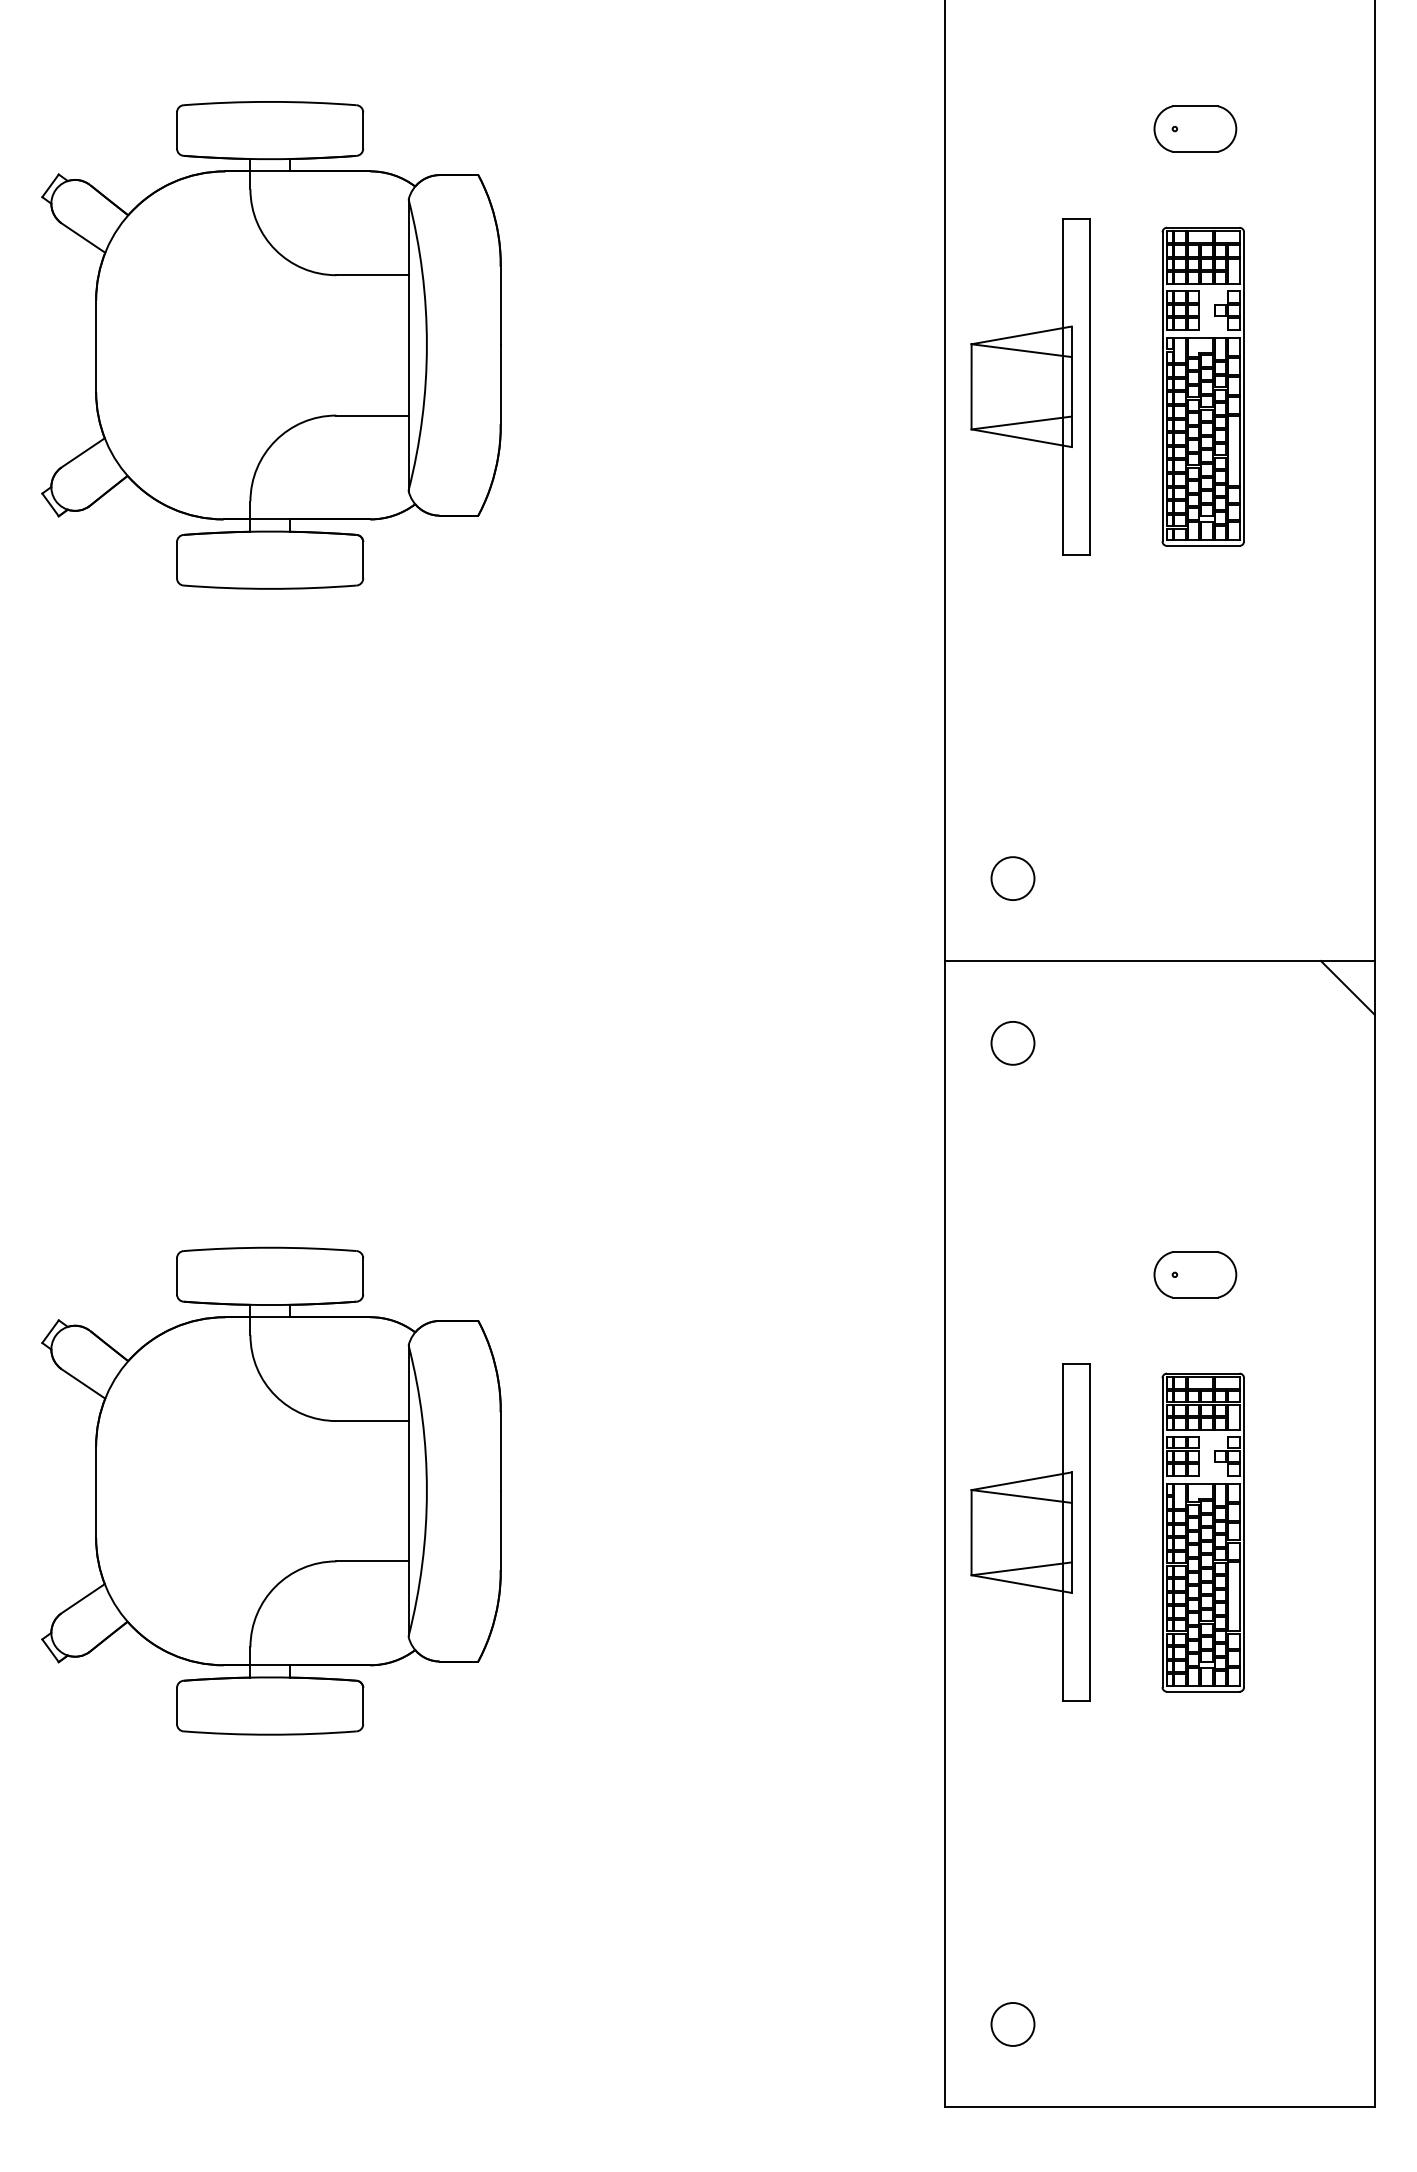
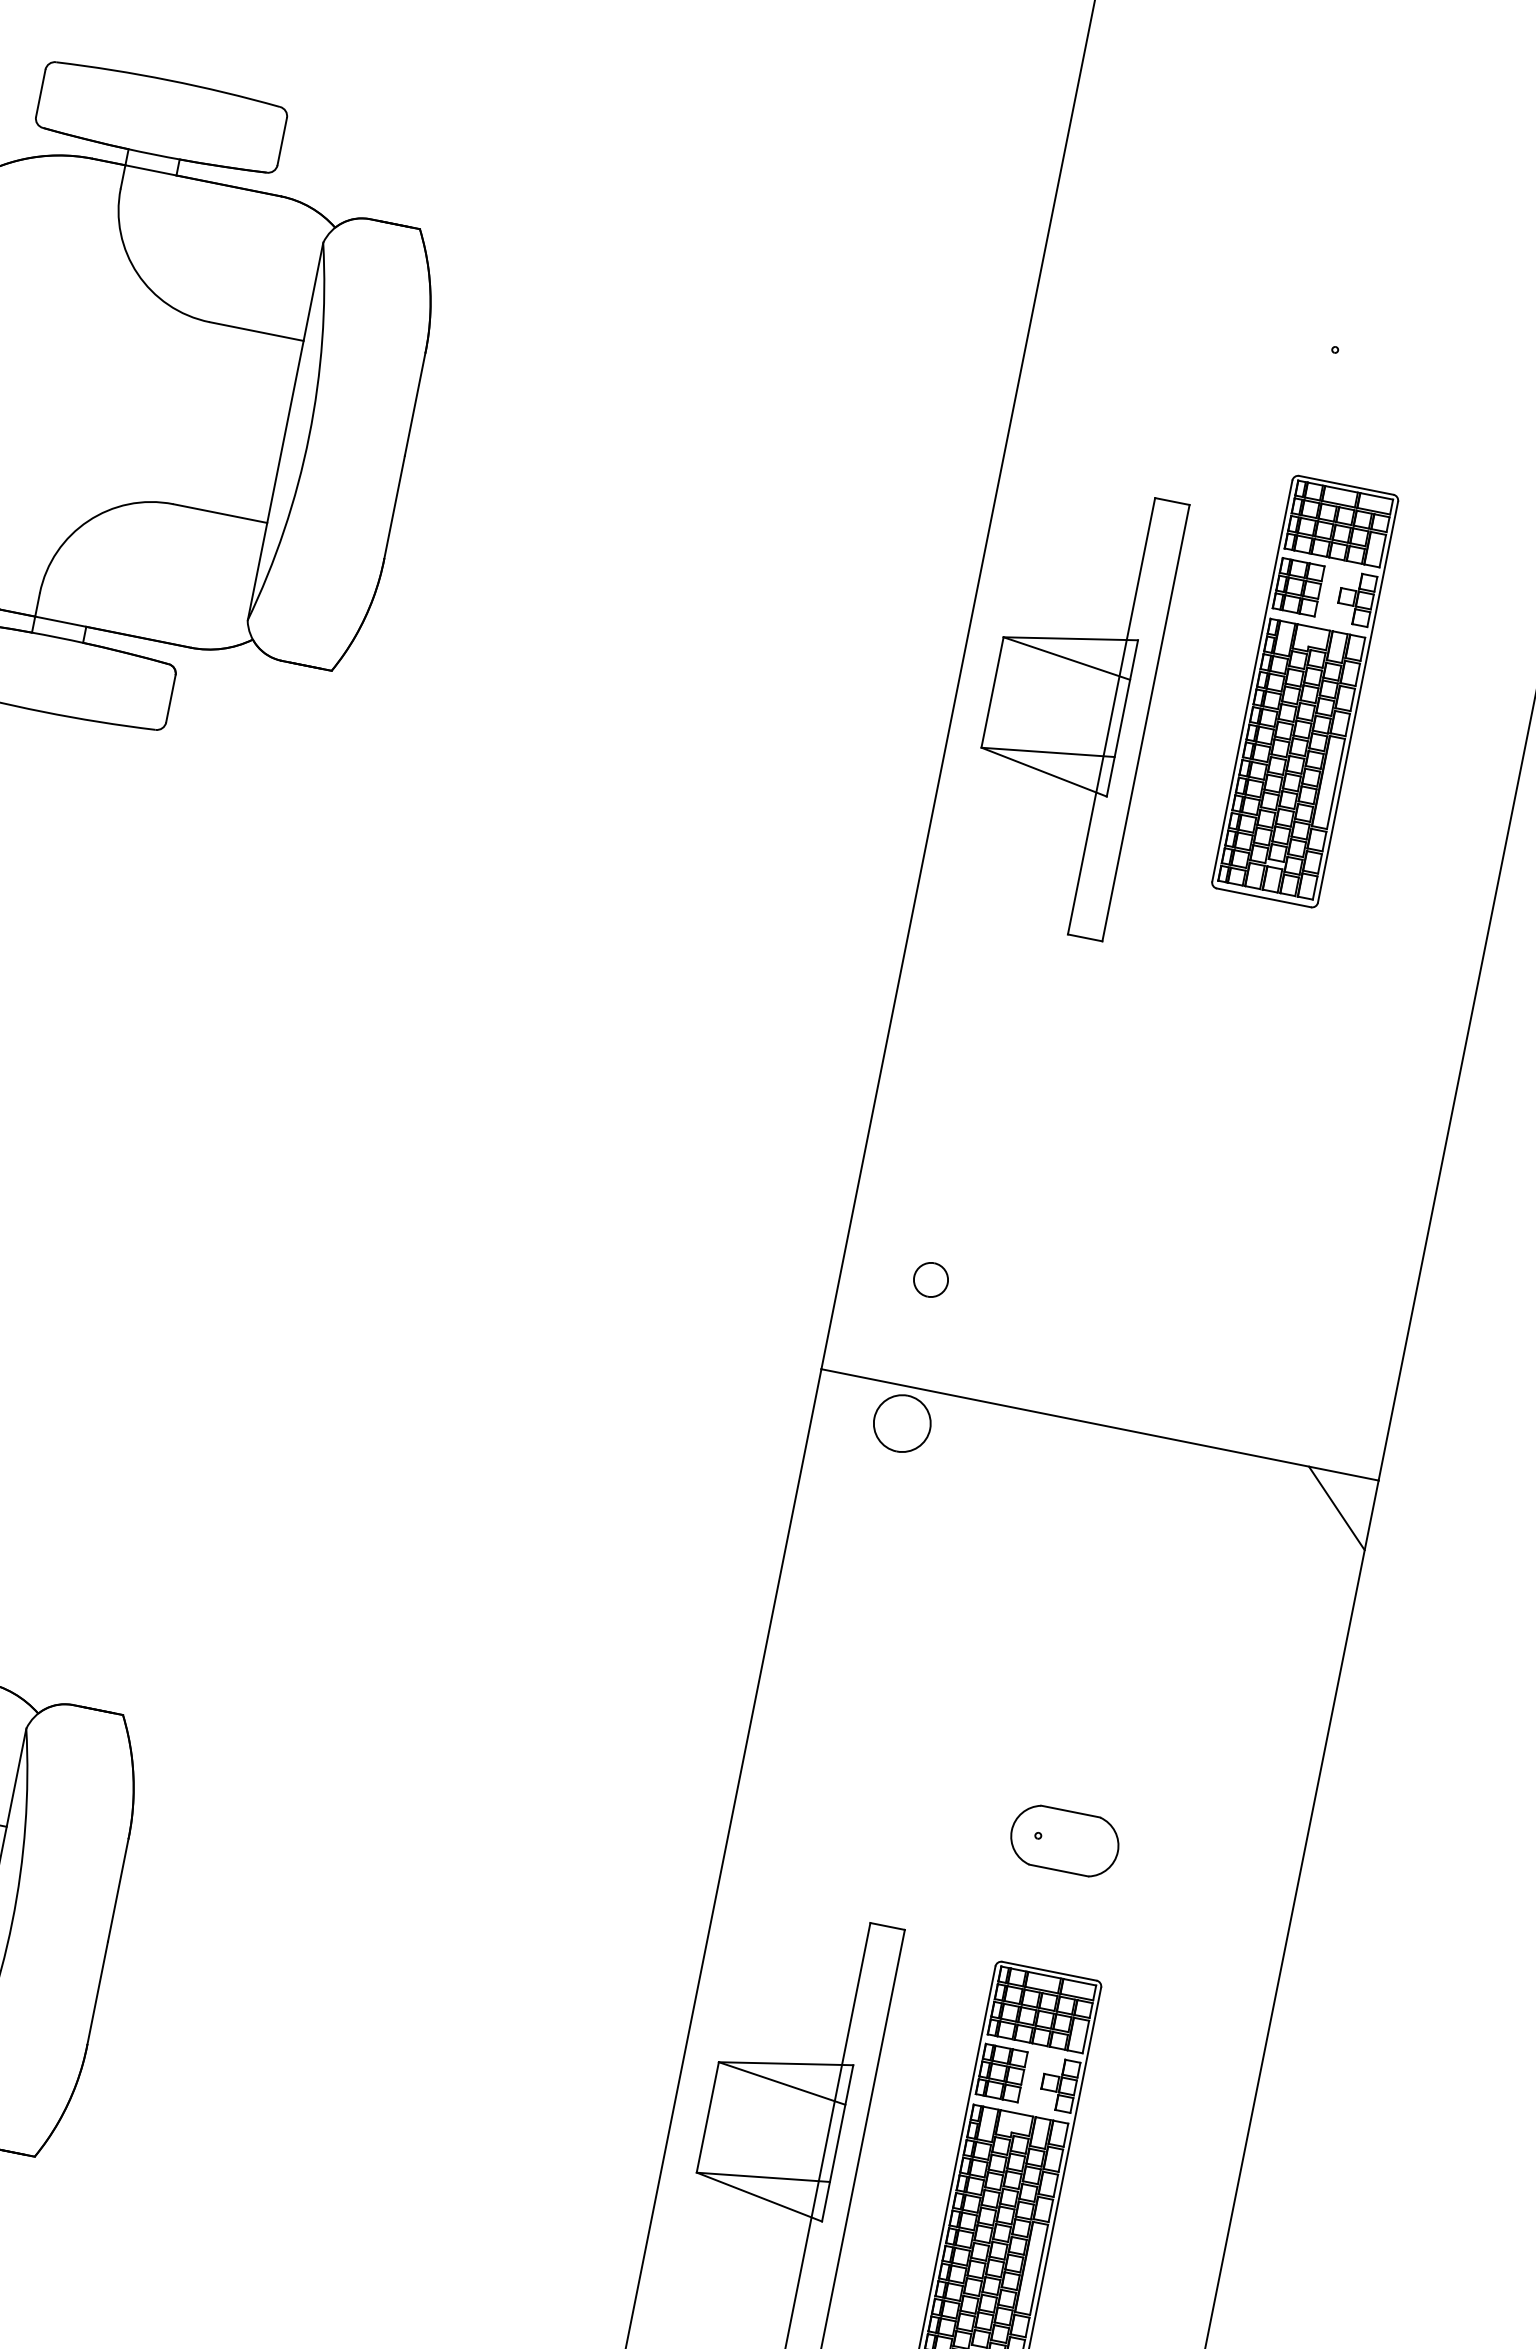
part: (1195, 128) -> (1362, 354), removed
part: (1030, 386) -> (1069, 707), moved
part: (1012, 878) -> (930, 1279), size x0.6
part: (1012, 1043) -> (901, 1423), moved

